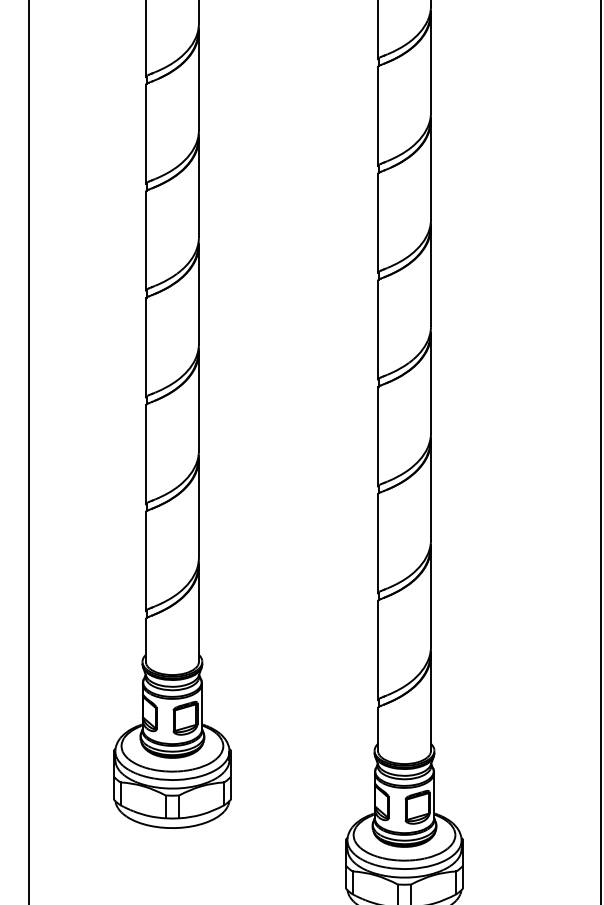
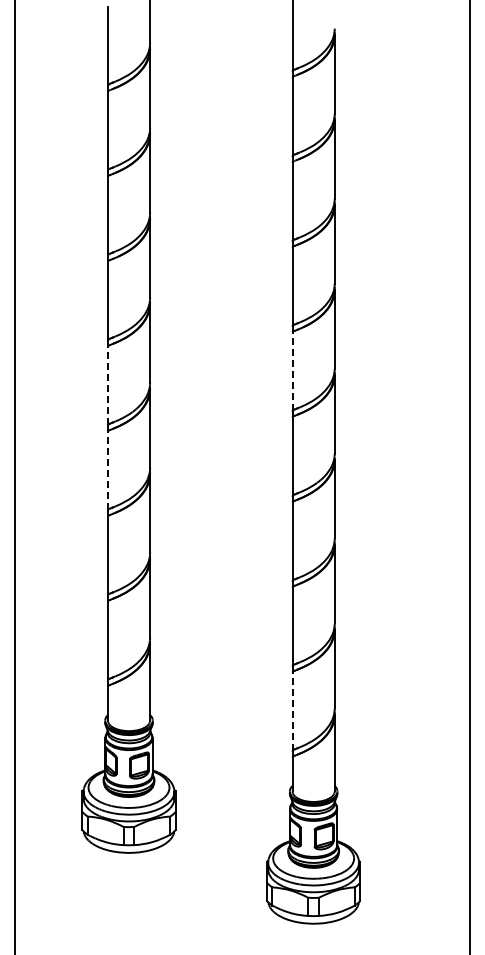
line: (377, 222) -> (292, 371), solid -> dashed
line: (145, 240) -> (107, 385), solid -> dashed
line: (145, 347) -> (107, 470), solid -> dashed
line: (377, 650) -> (292, 711), solid -> dashed

